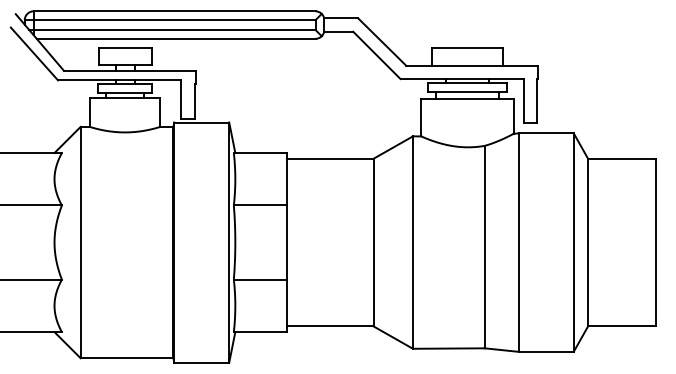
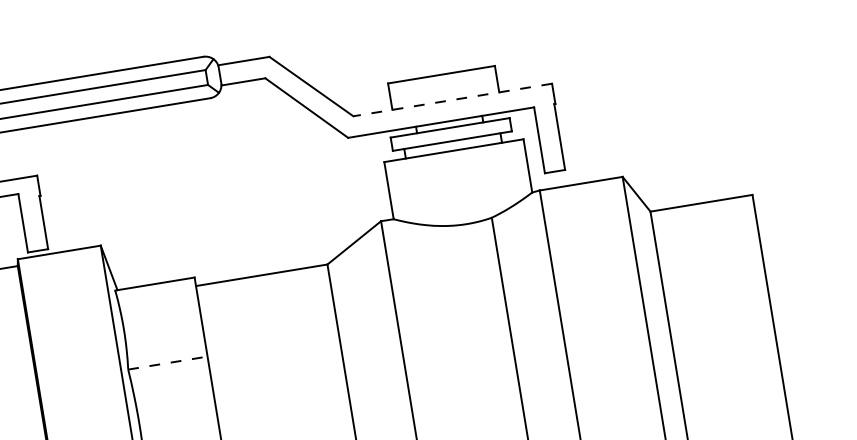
line: (472, 65) -> (453, 99), solid -> dashed
line: (260, 205) -> (168, 363), solid -> dashed

